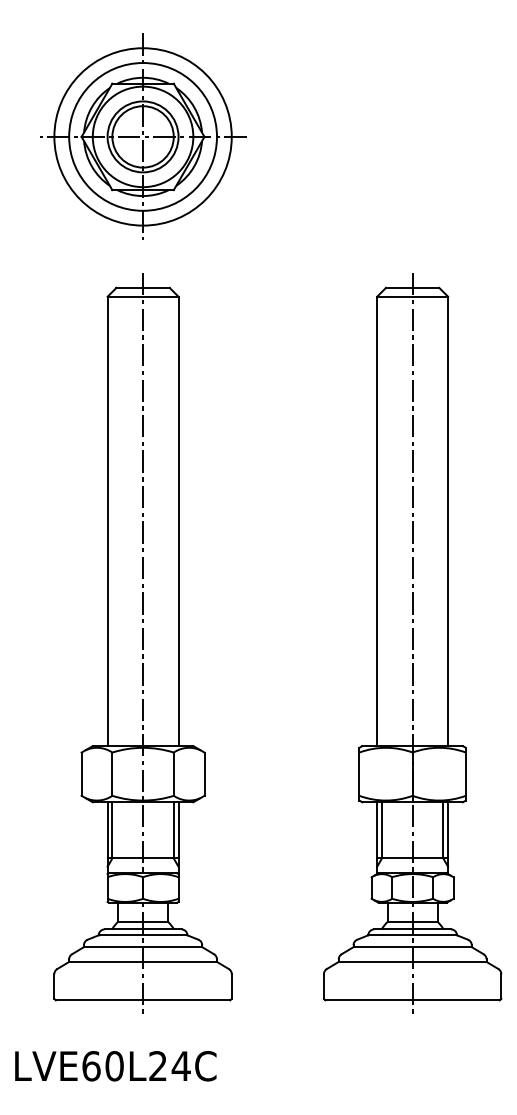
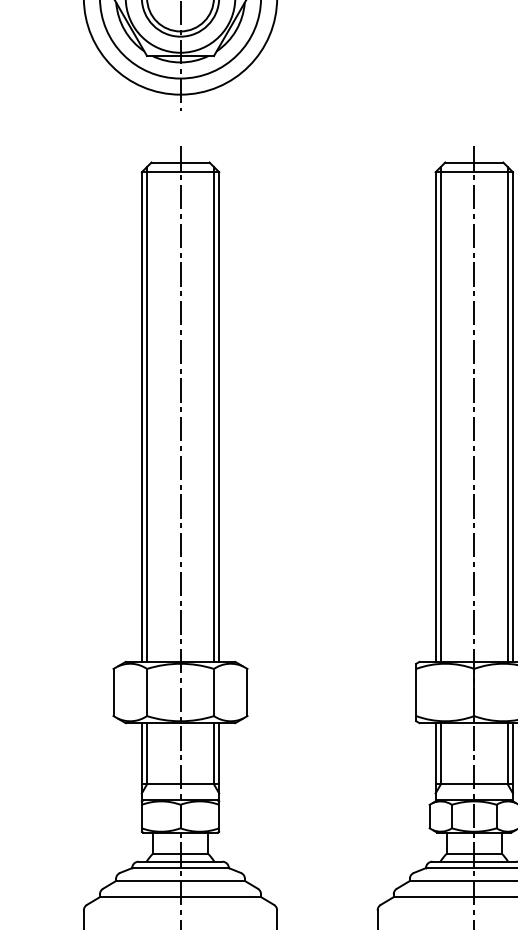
line: (112, 518) -> (147, 413), added
line: (173, 518) -> (213, 413), added
line: (381, 518) -> (440, 413), added
line: (443, 518) -> (507, 413), added

